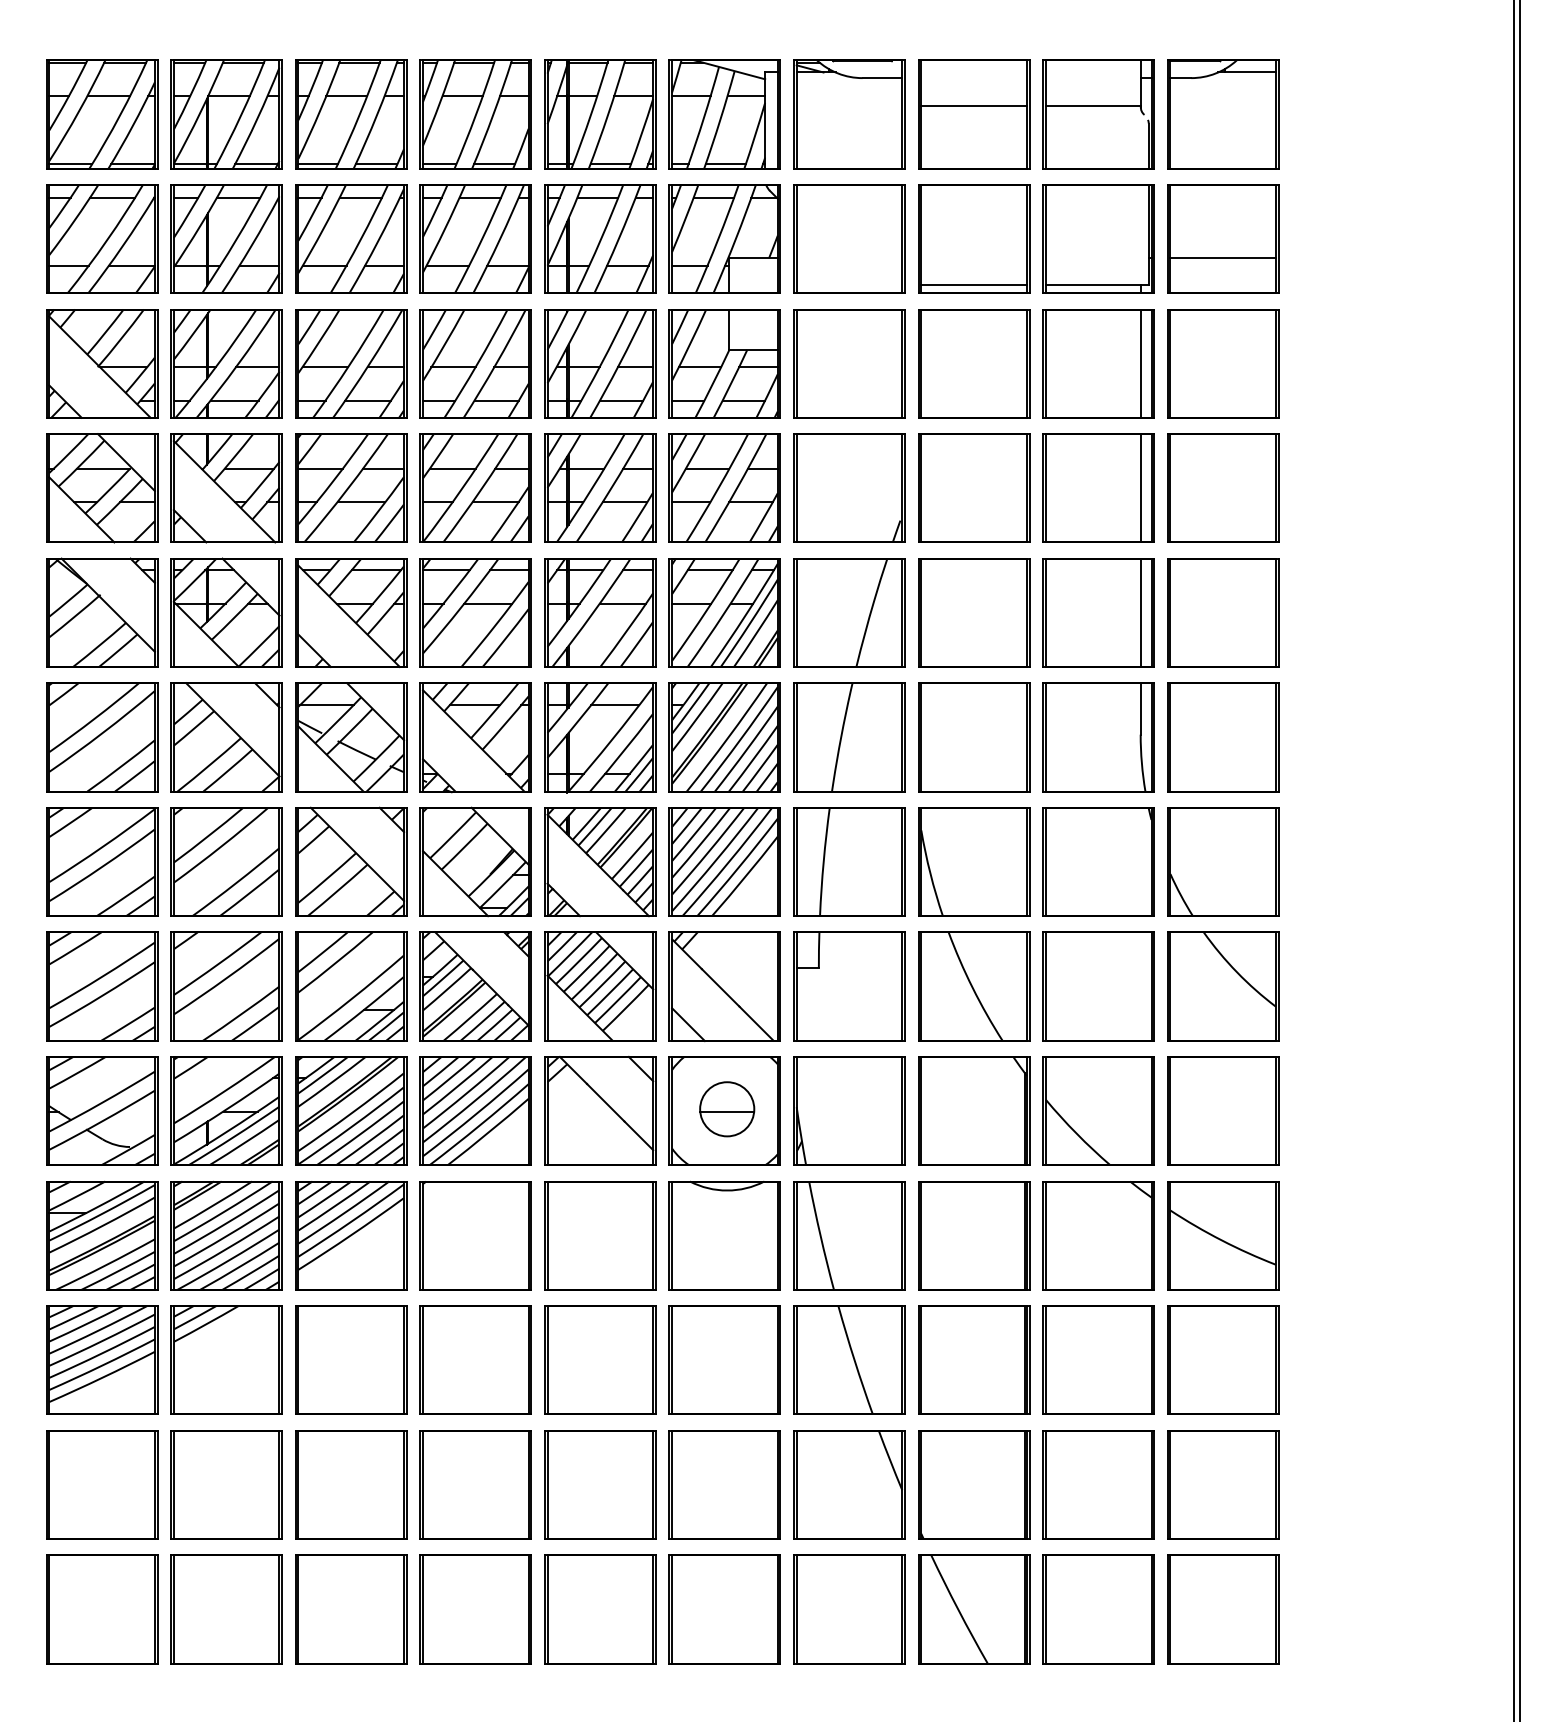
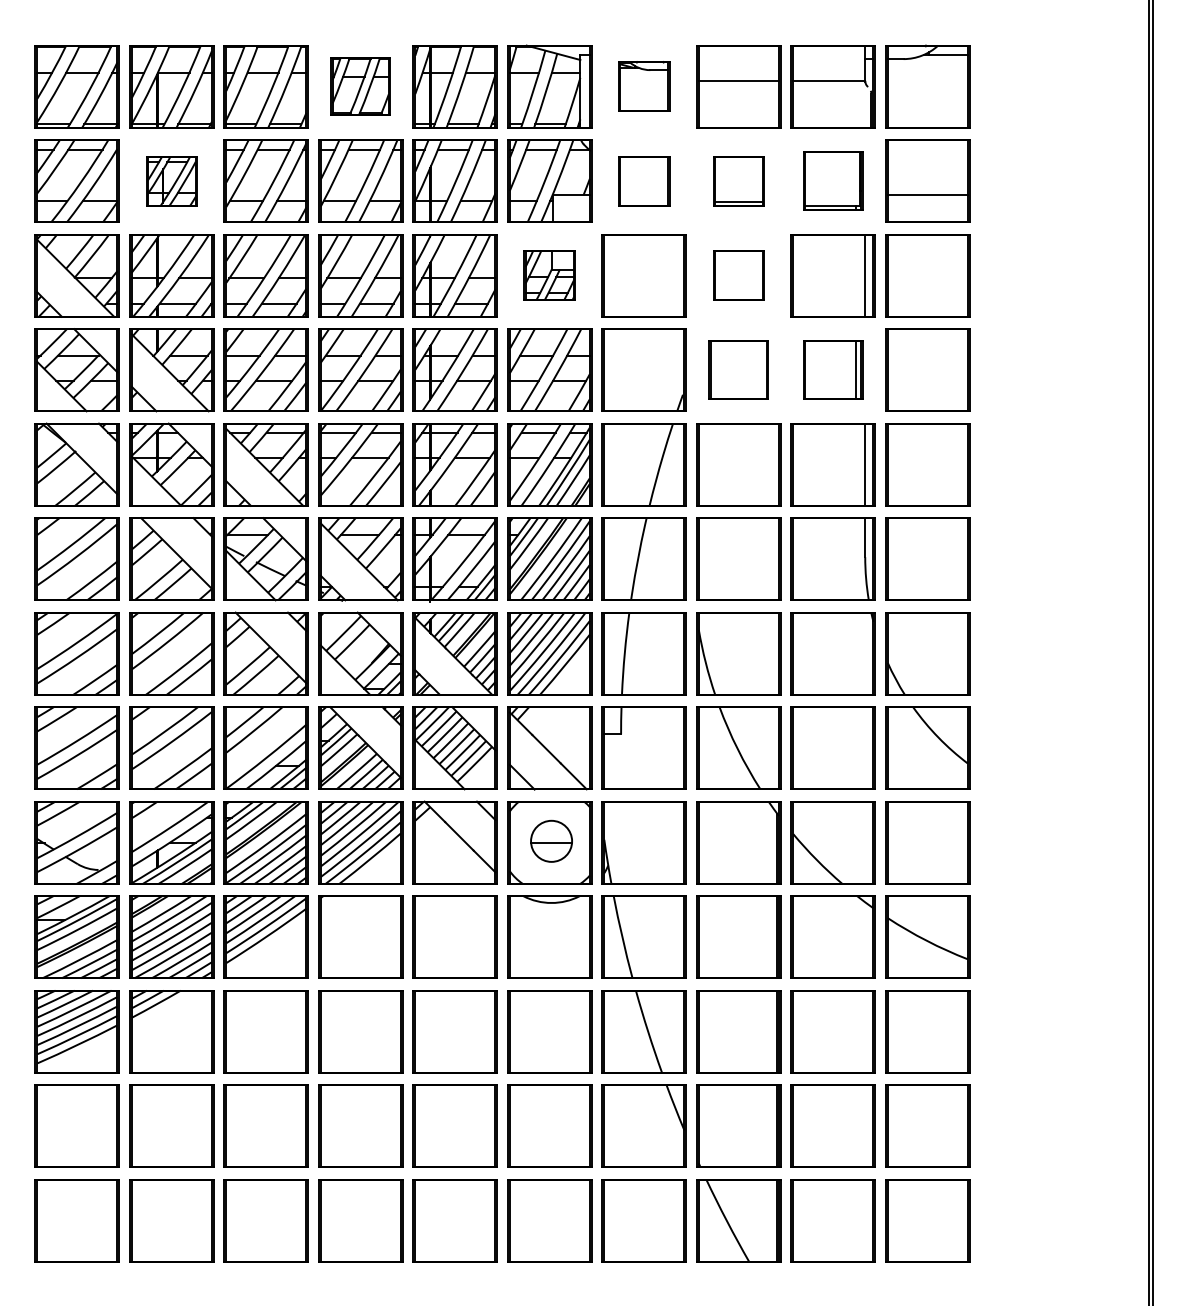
part: (475, 114) -> (360, 86), size x0.7
part: (849, 114) -> (644, 86), size x0.6
part: (226, 238) -> (171, 180), size x0.6
part: (849, 238) -> (644, 180), size x0.6
part: (974, 238) -> (739, 180), size x0.6
part: (1098, 238) -> (833, 180), size x0.7
part: (724, 363) -> (549, 275), size x0.6
part: (974, 363) -> (739, 275), size x0.6
part: (974, 487) -> (739, 369), size x0.7
part: (1098, 487) -> (833, 369), size x0.7

